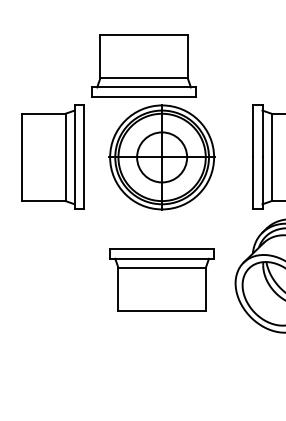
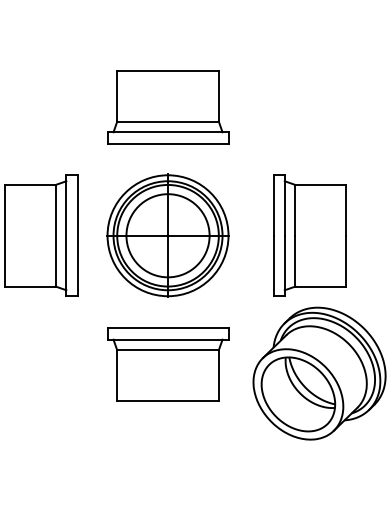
part: (144, 66) -> (168, 107), moved
circle: (161, 157) -> (167, 235), size x1.43
part: (162, 280) -> (168, 364), moved

